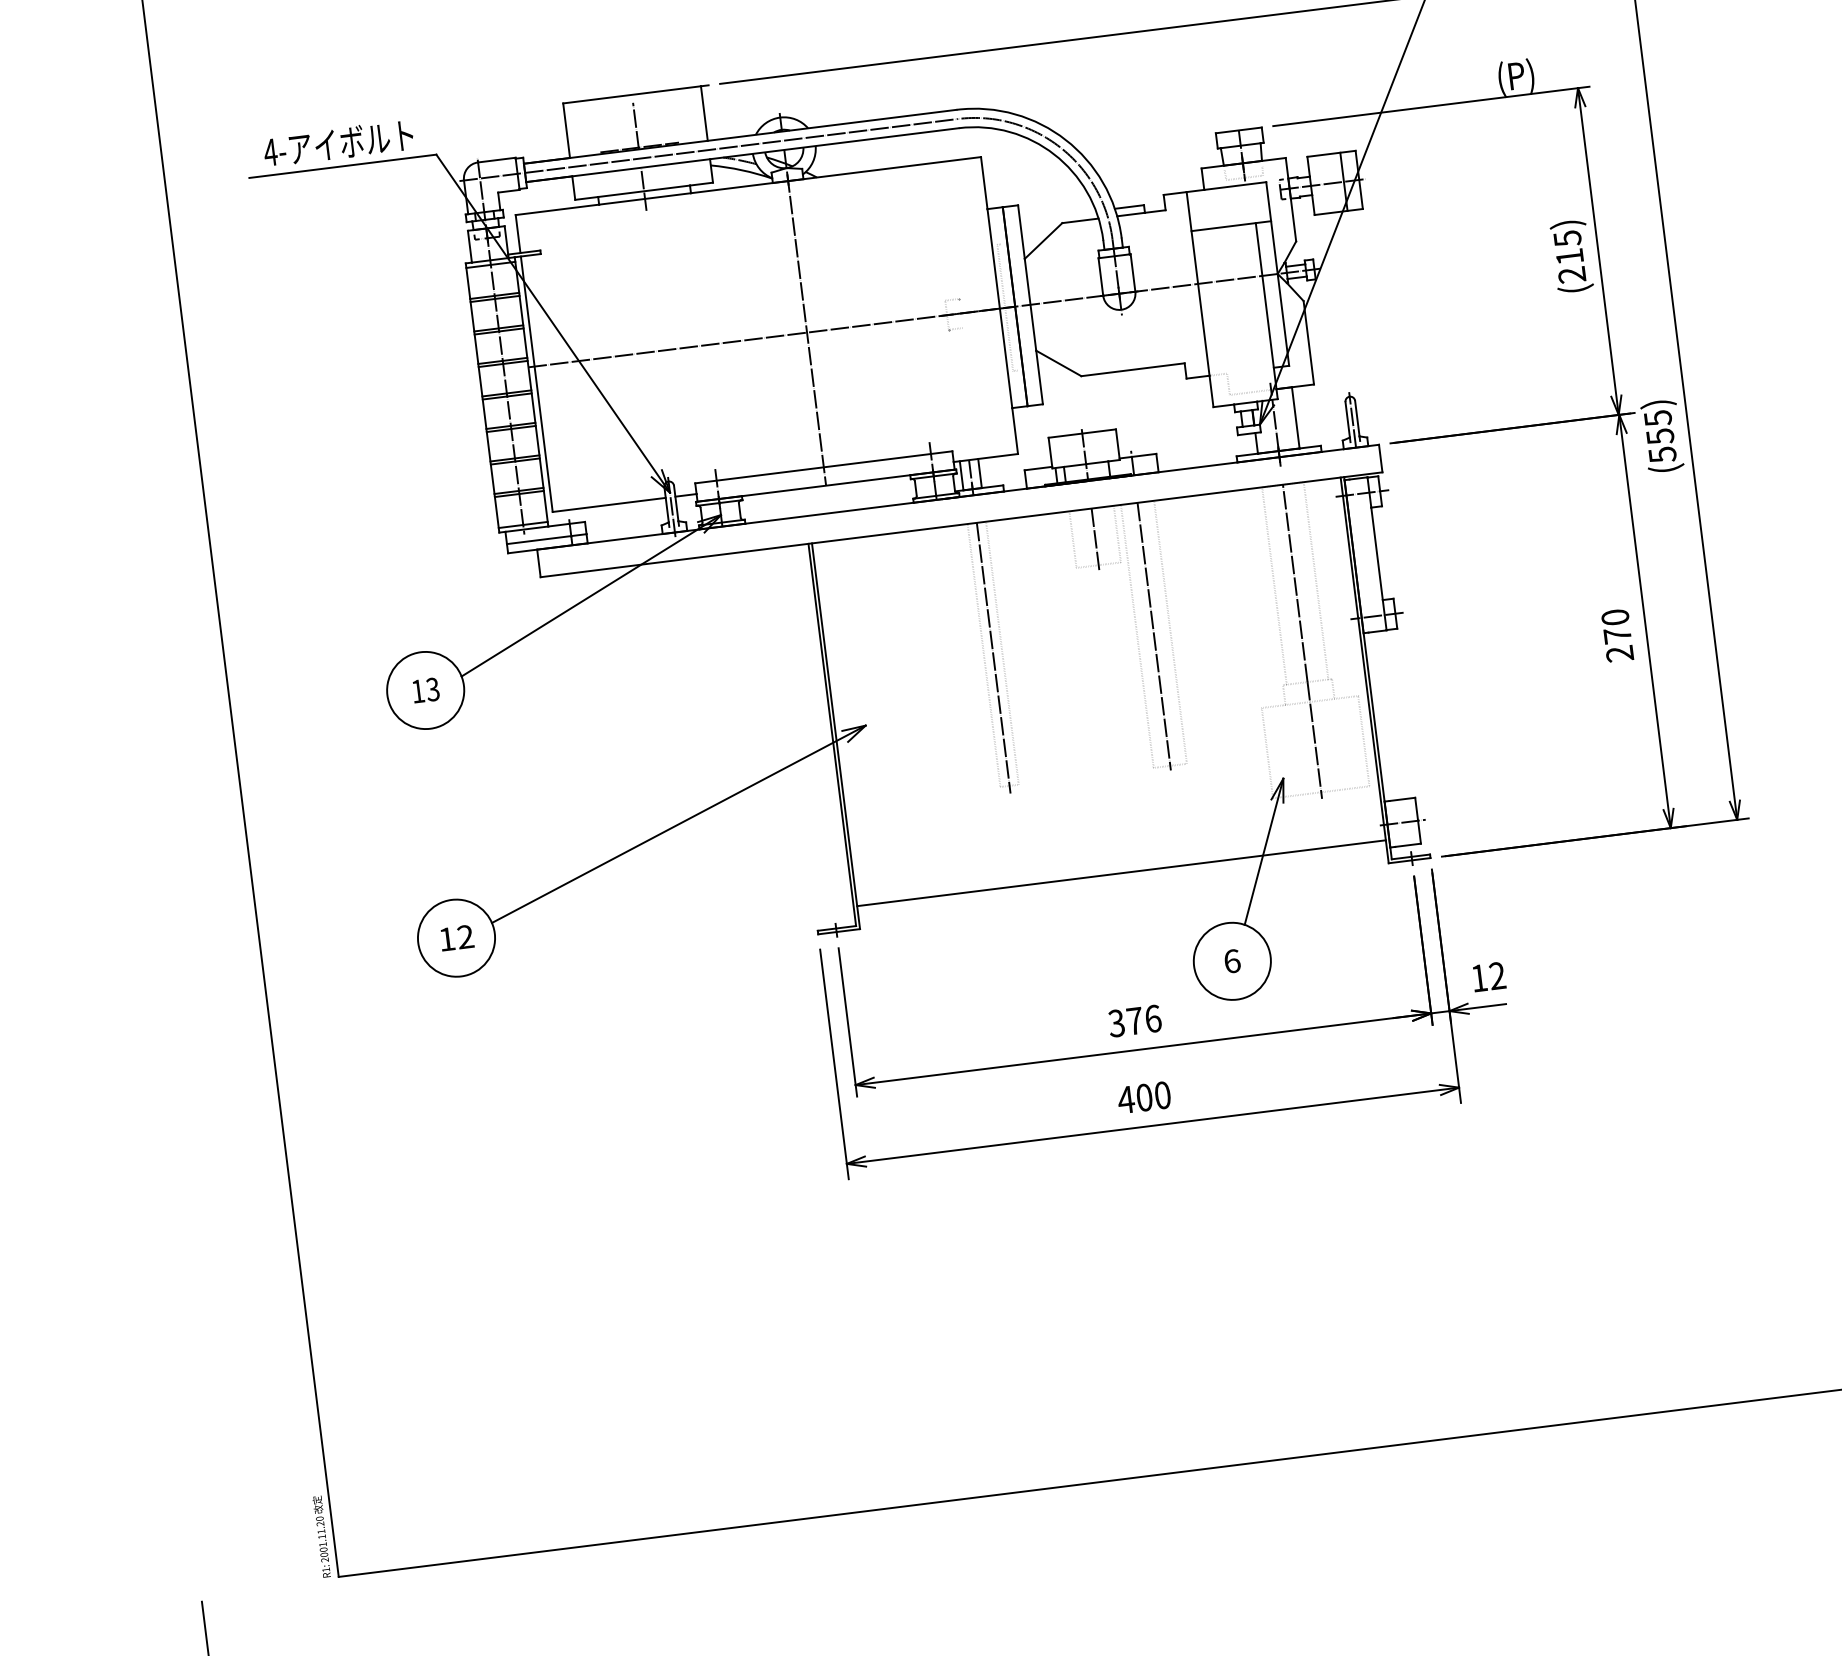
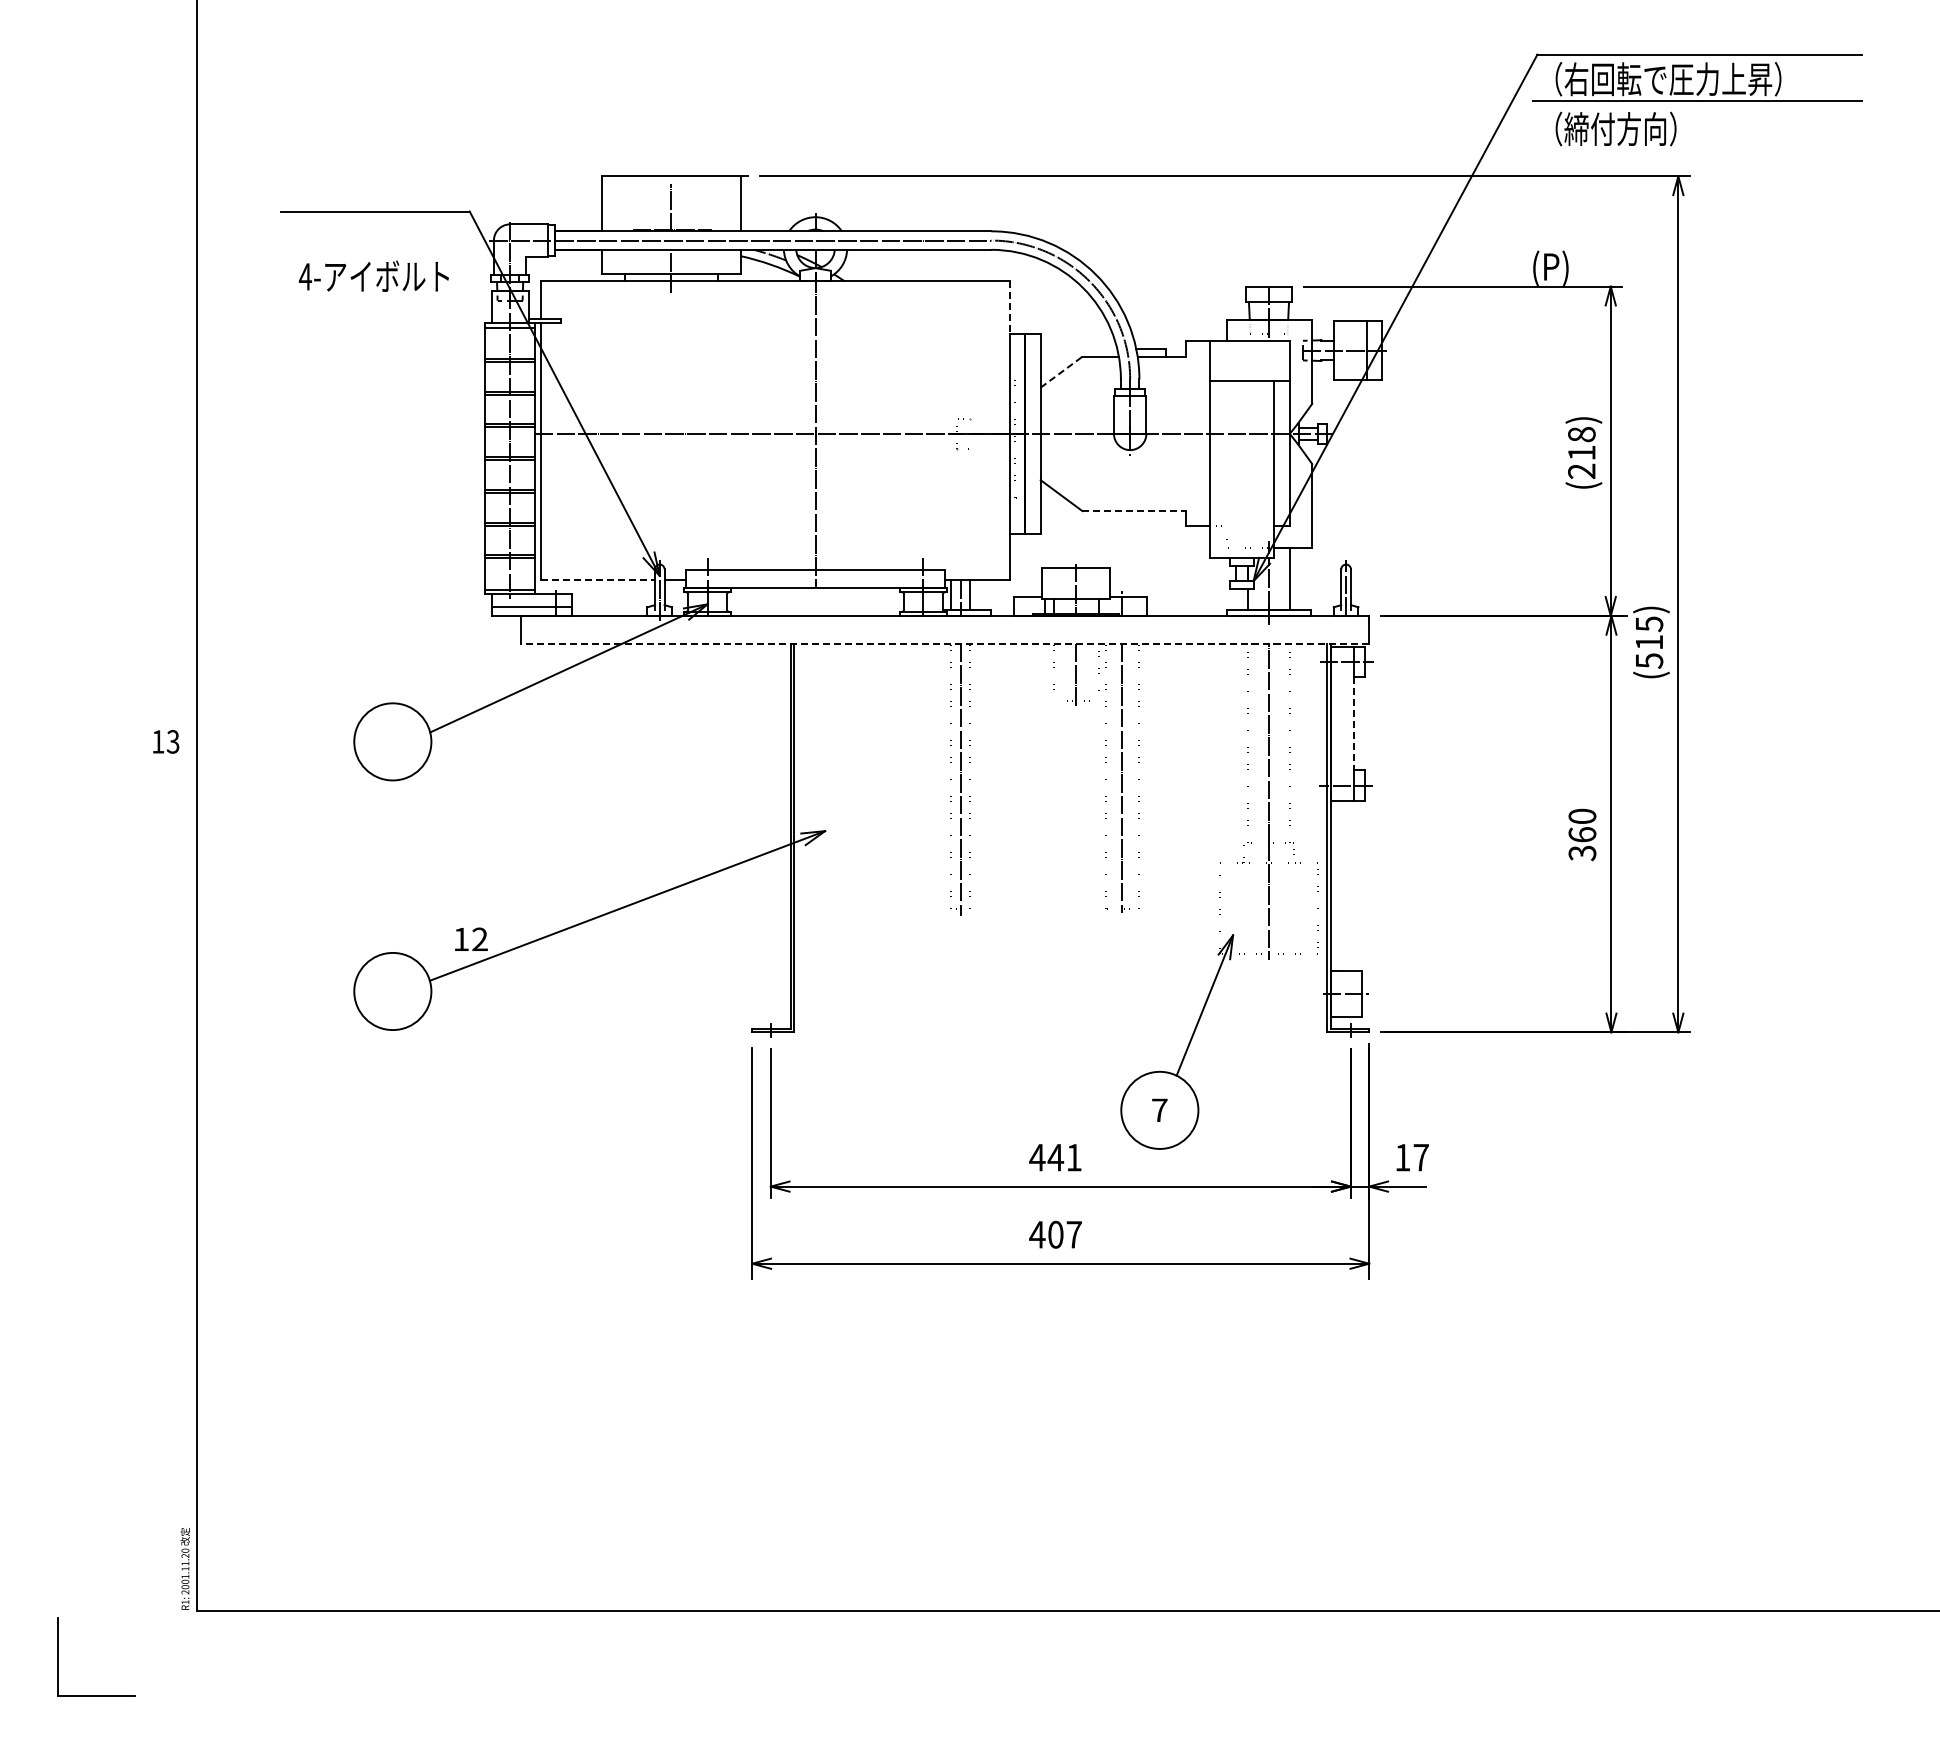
text: (337, 142) -> (373, 275), moved
line: (983, 183) -> (1009, 307), solid -> dashed
text: (1567, 238) -> (1581, 434), (215) -> (218)
line: (1043, 241) -> (1061, 372), solid -> dashed
line: (1133, 370) -> (1134, 511), solid -> dashed
text: (1660, 436) -> (1649, 642), 555 -> 515
line: (608, 505) -> (597, 580), solid -> dashed
line: (960, 524) -> (944, 643), solid -> dashed
line: (1376, 553) -> (1353, 723), solid -> dashed
text: (1618, 645) -> (1582, 844), 270 -> 360
text: (426, 690) -> (166, 741), moved
line: (1121, 873) -> (1060, 1009), removed
text: (457, 937) -> (471, 938), moved
text: (1232, 961) -> (1159, 1110), 6 -> 7
text: (1496, 975) -> (1420, 1157), 12 -> 17
text: (1134, 1021) -> (1055, 1157), 376 -> 441
text: (1162, 1095) -> (1073, 1234), 400 -> 407

